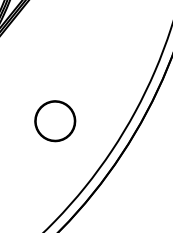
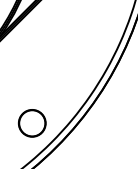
circle: (55, 121) -> (32, 123), moved

